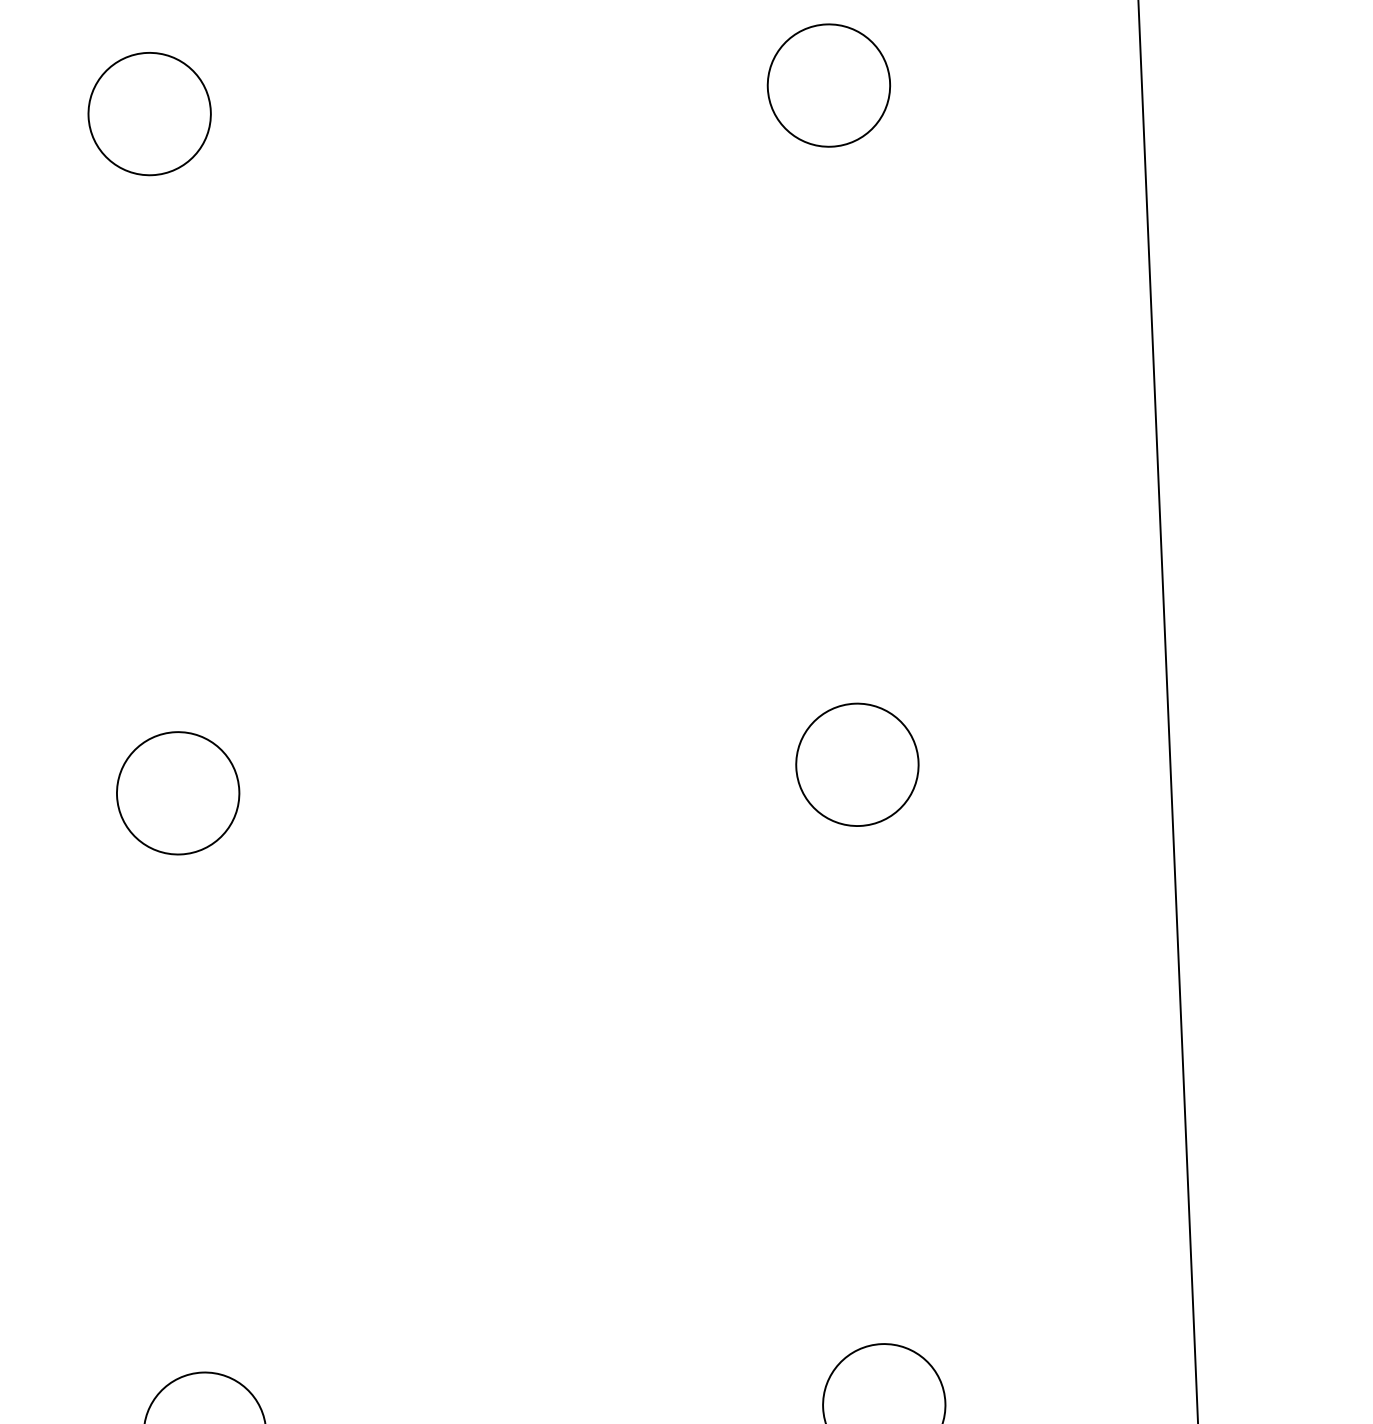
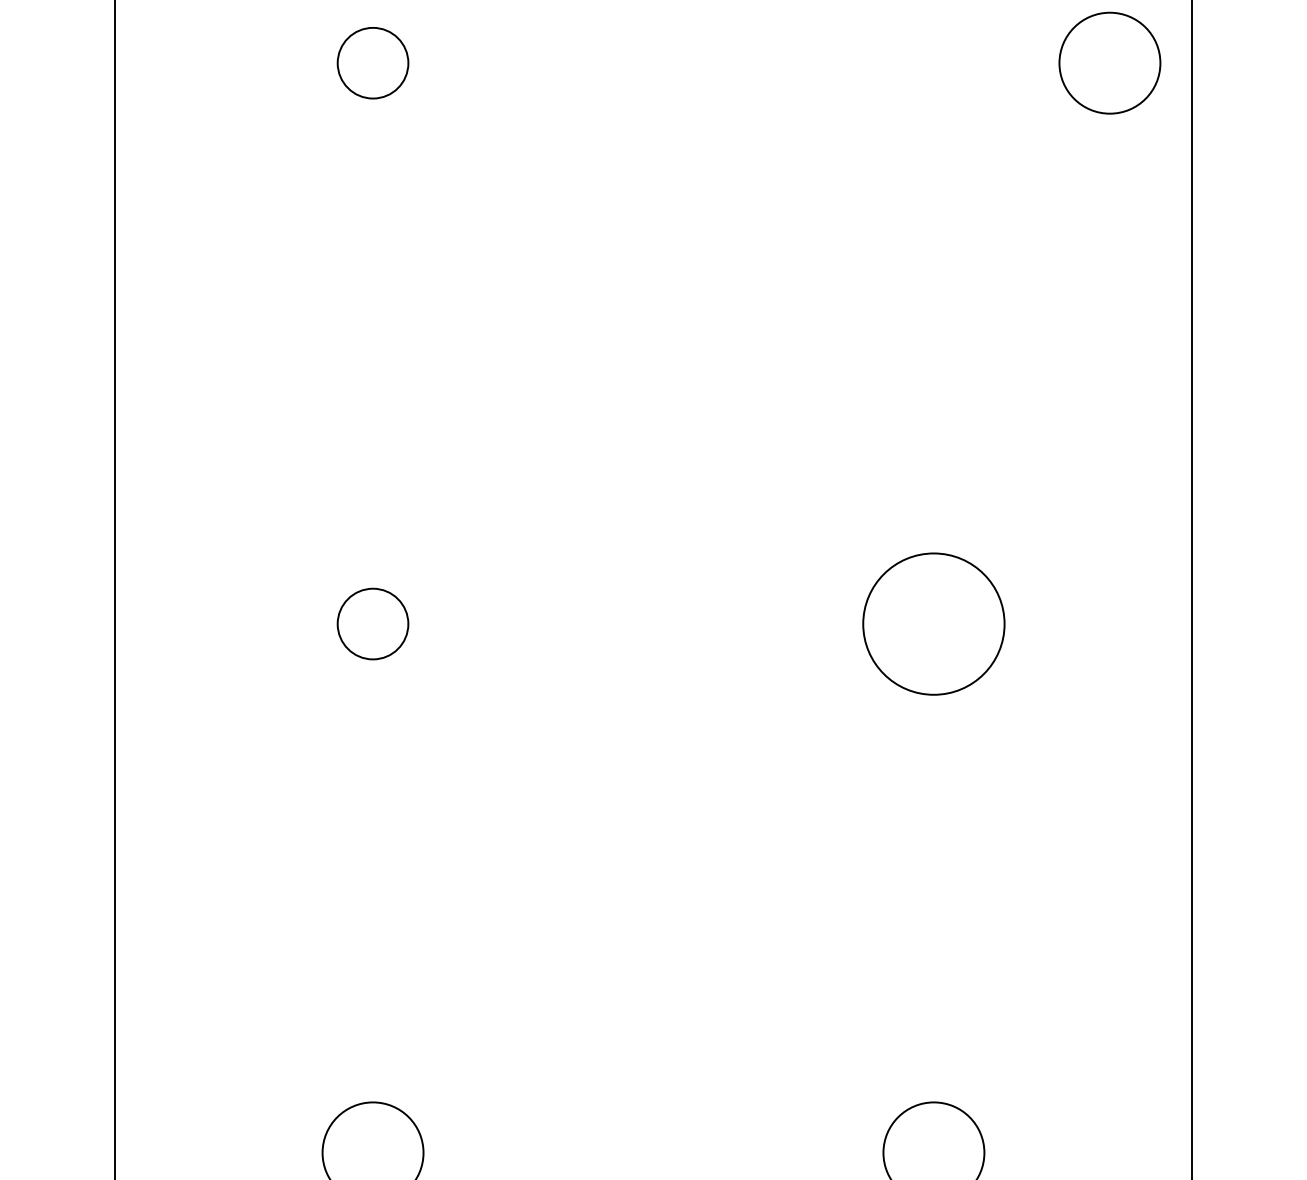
circle: (828, 84) -> (1109, 62), moved
circle: (148, 113) -> (372, 62), size x0.7
circle: (856, 764) -> (933, 623), size x1.4
circle: (177, 792) -> (372, 623), size x0.7

